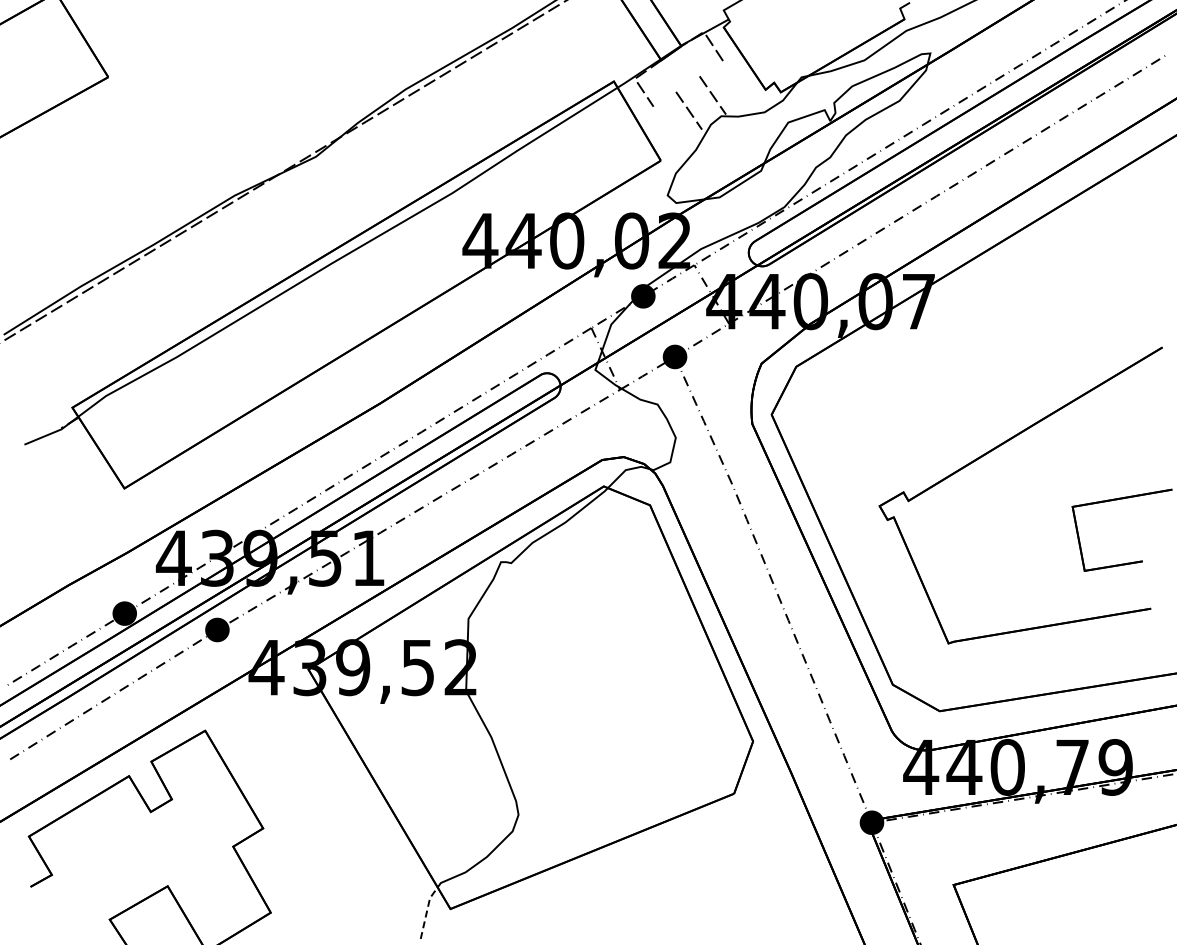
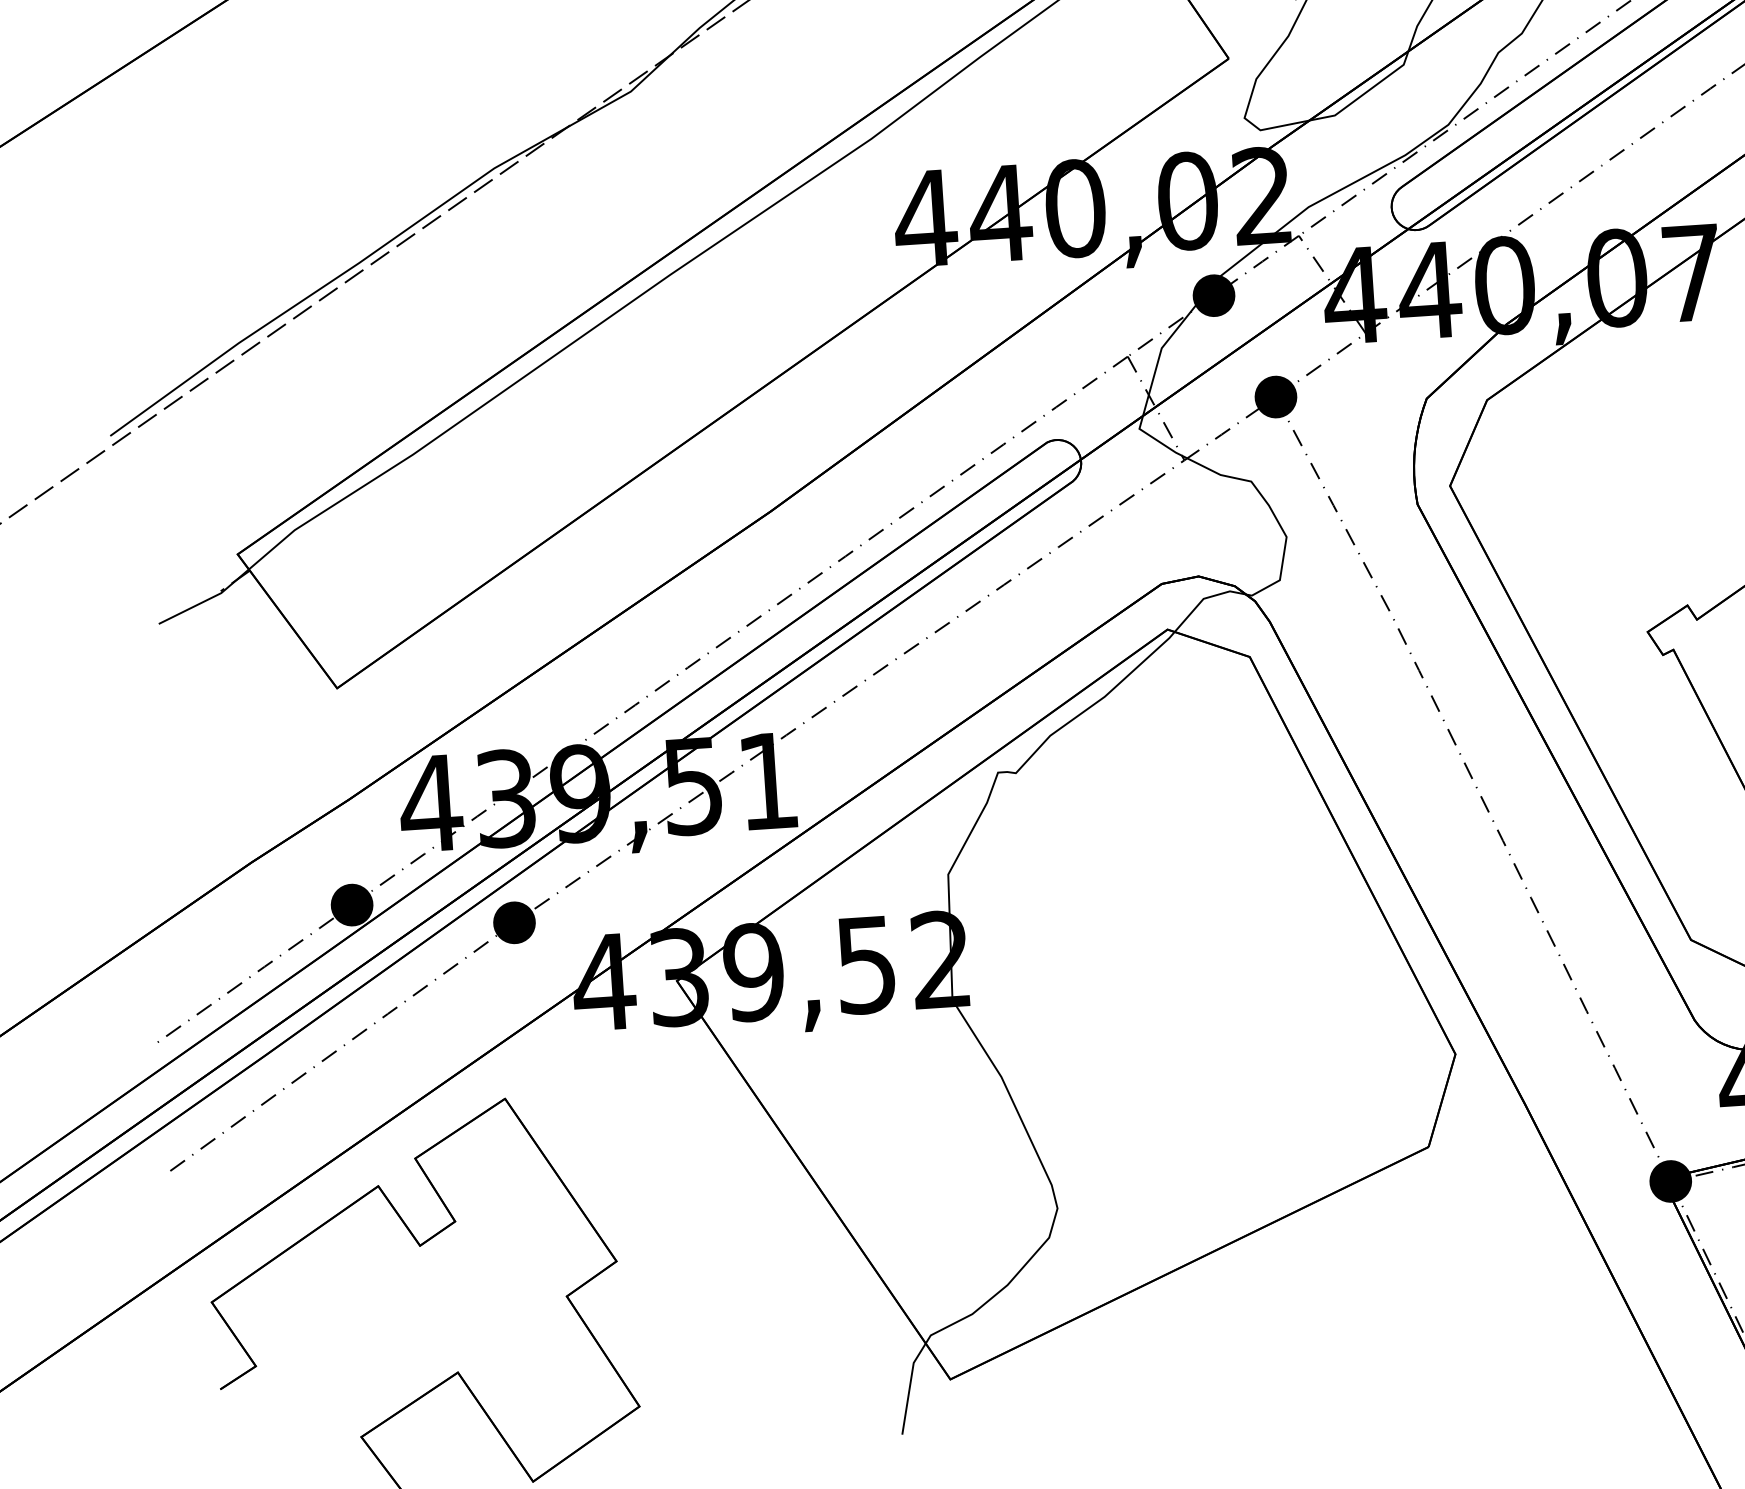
line: (427, 910) -> (910, 1384), dashed -> solid

